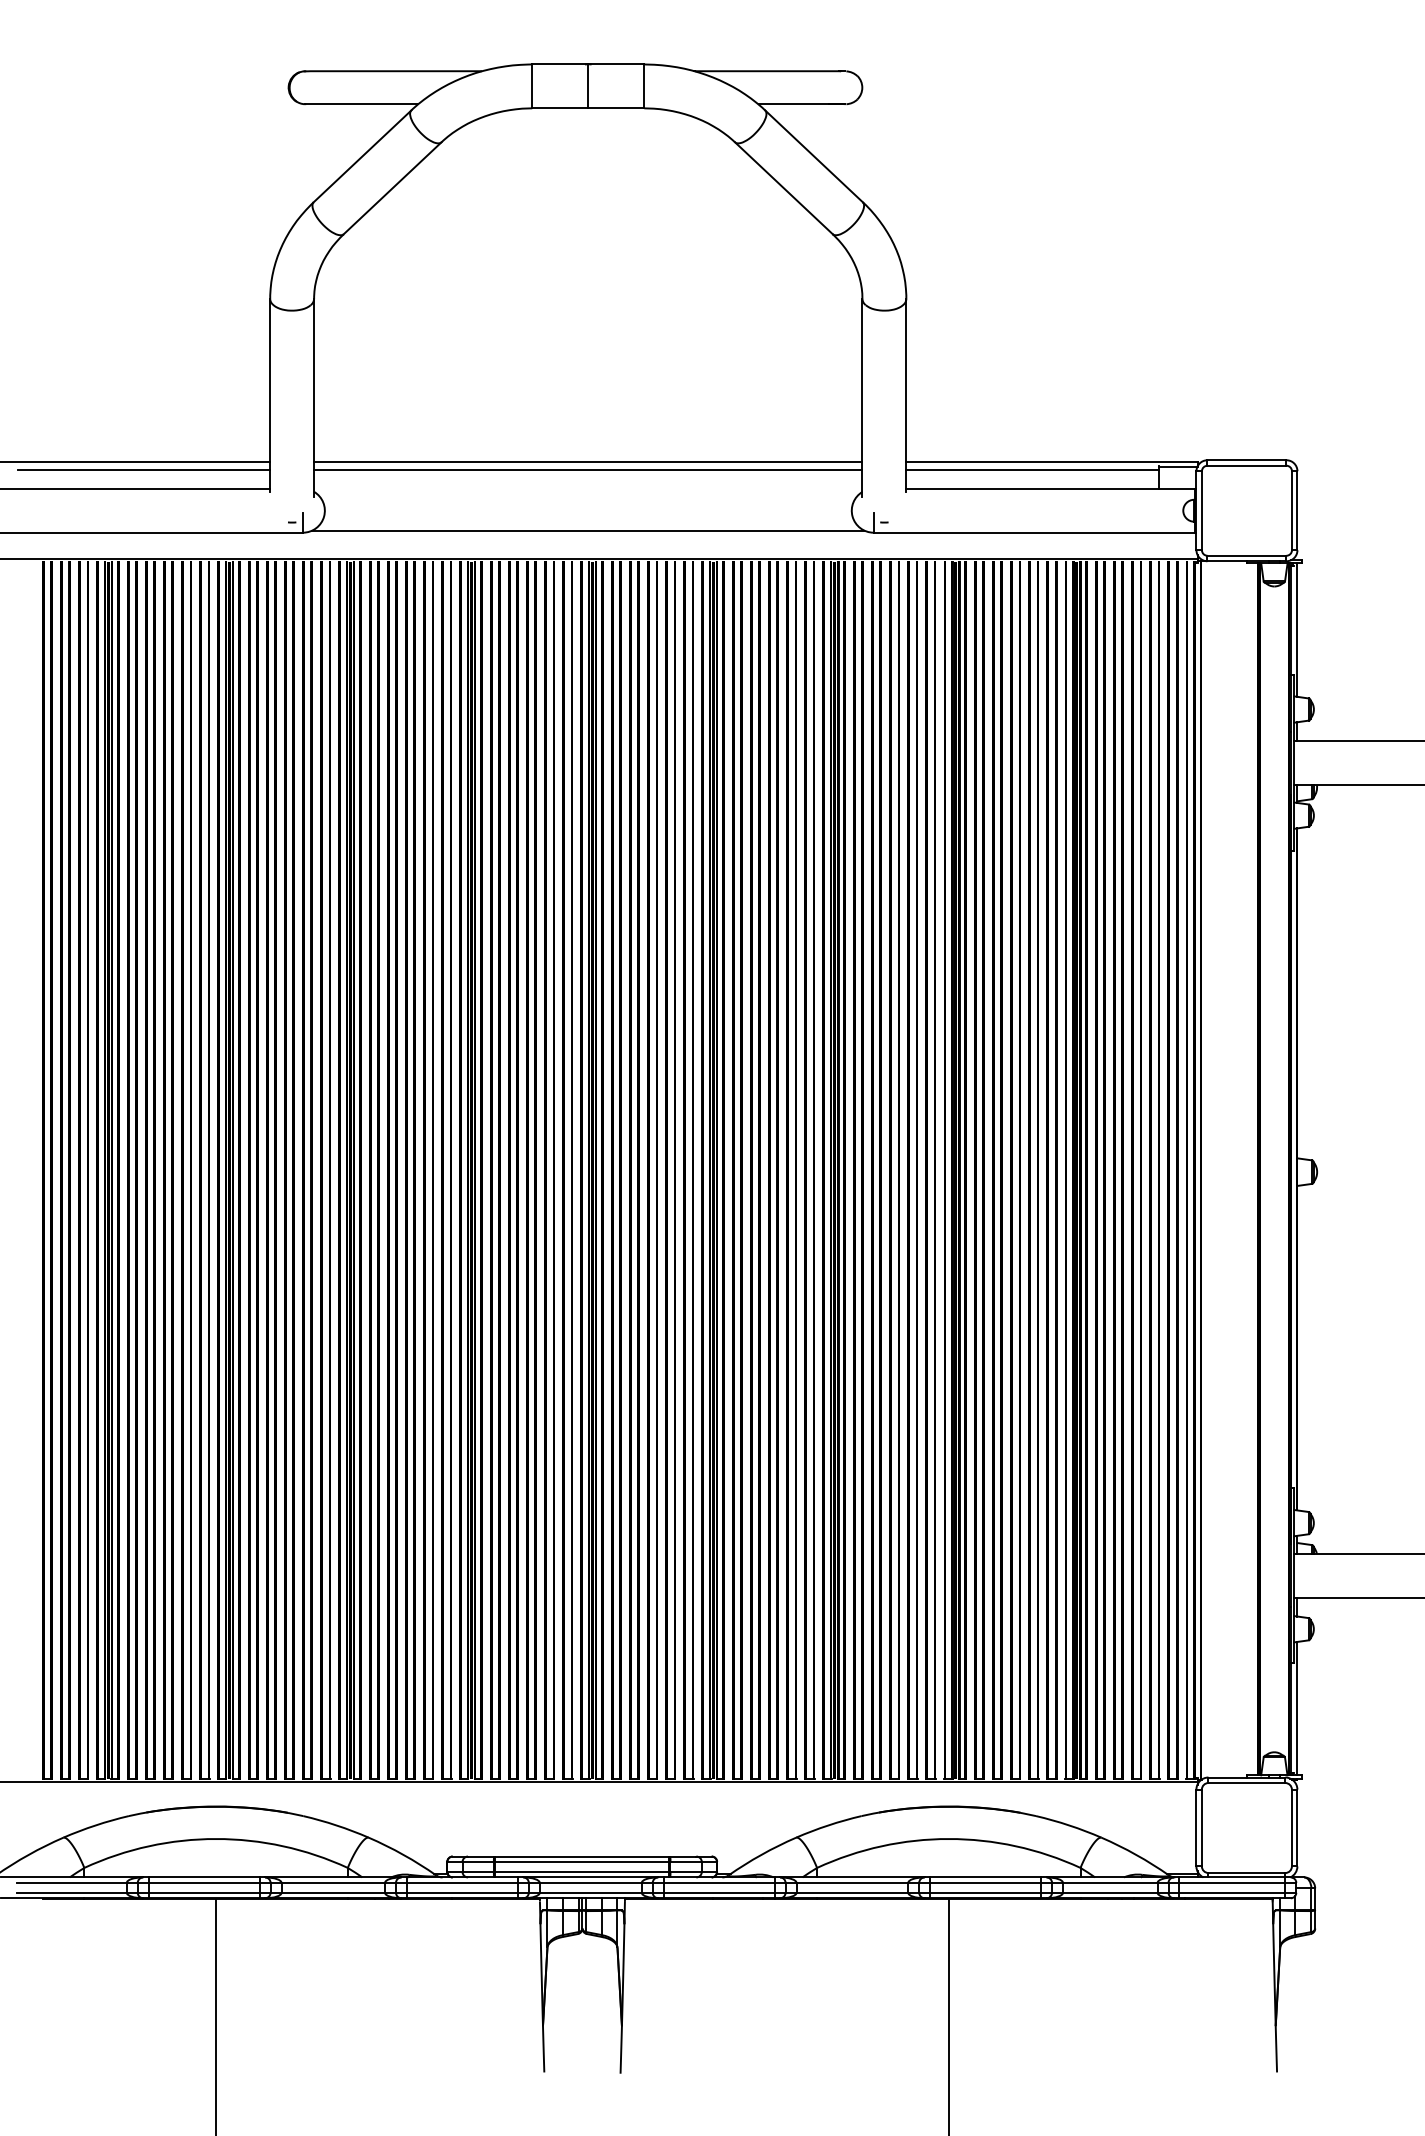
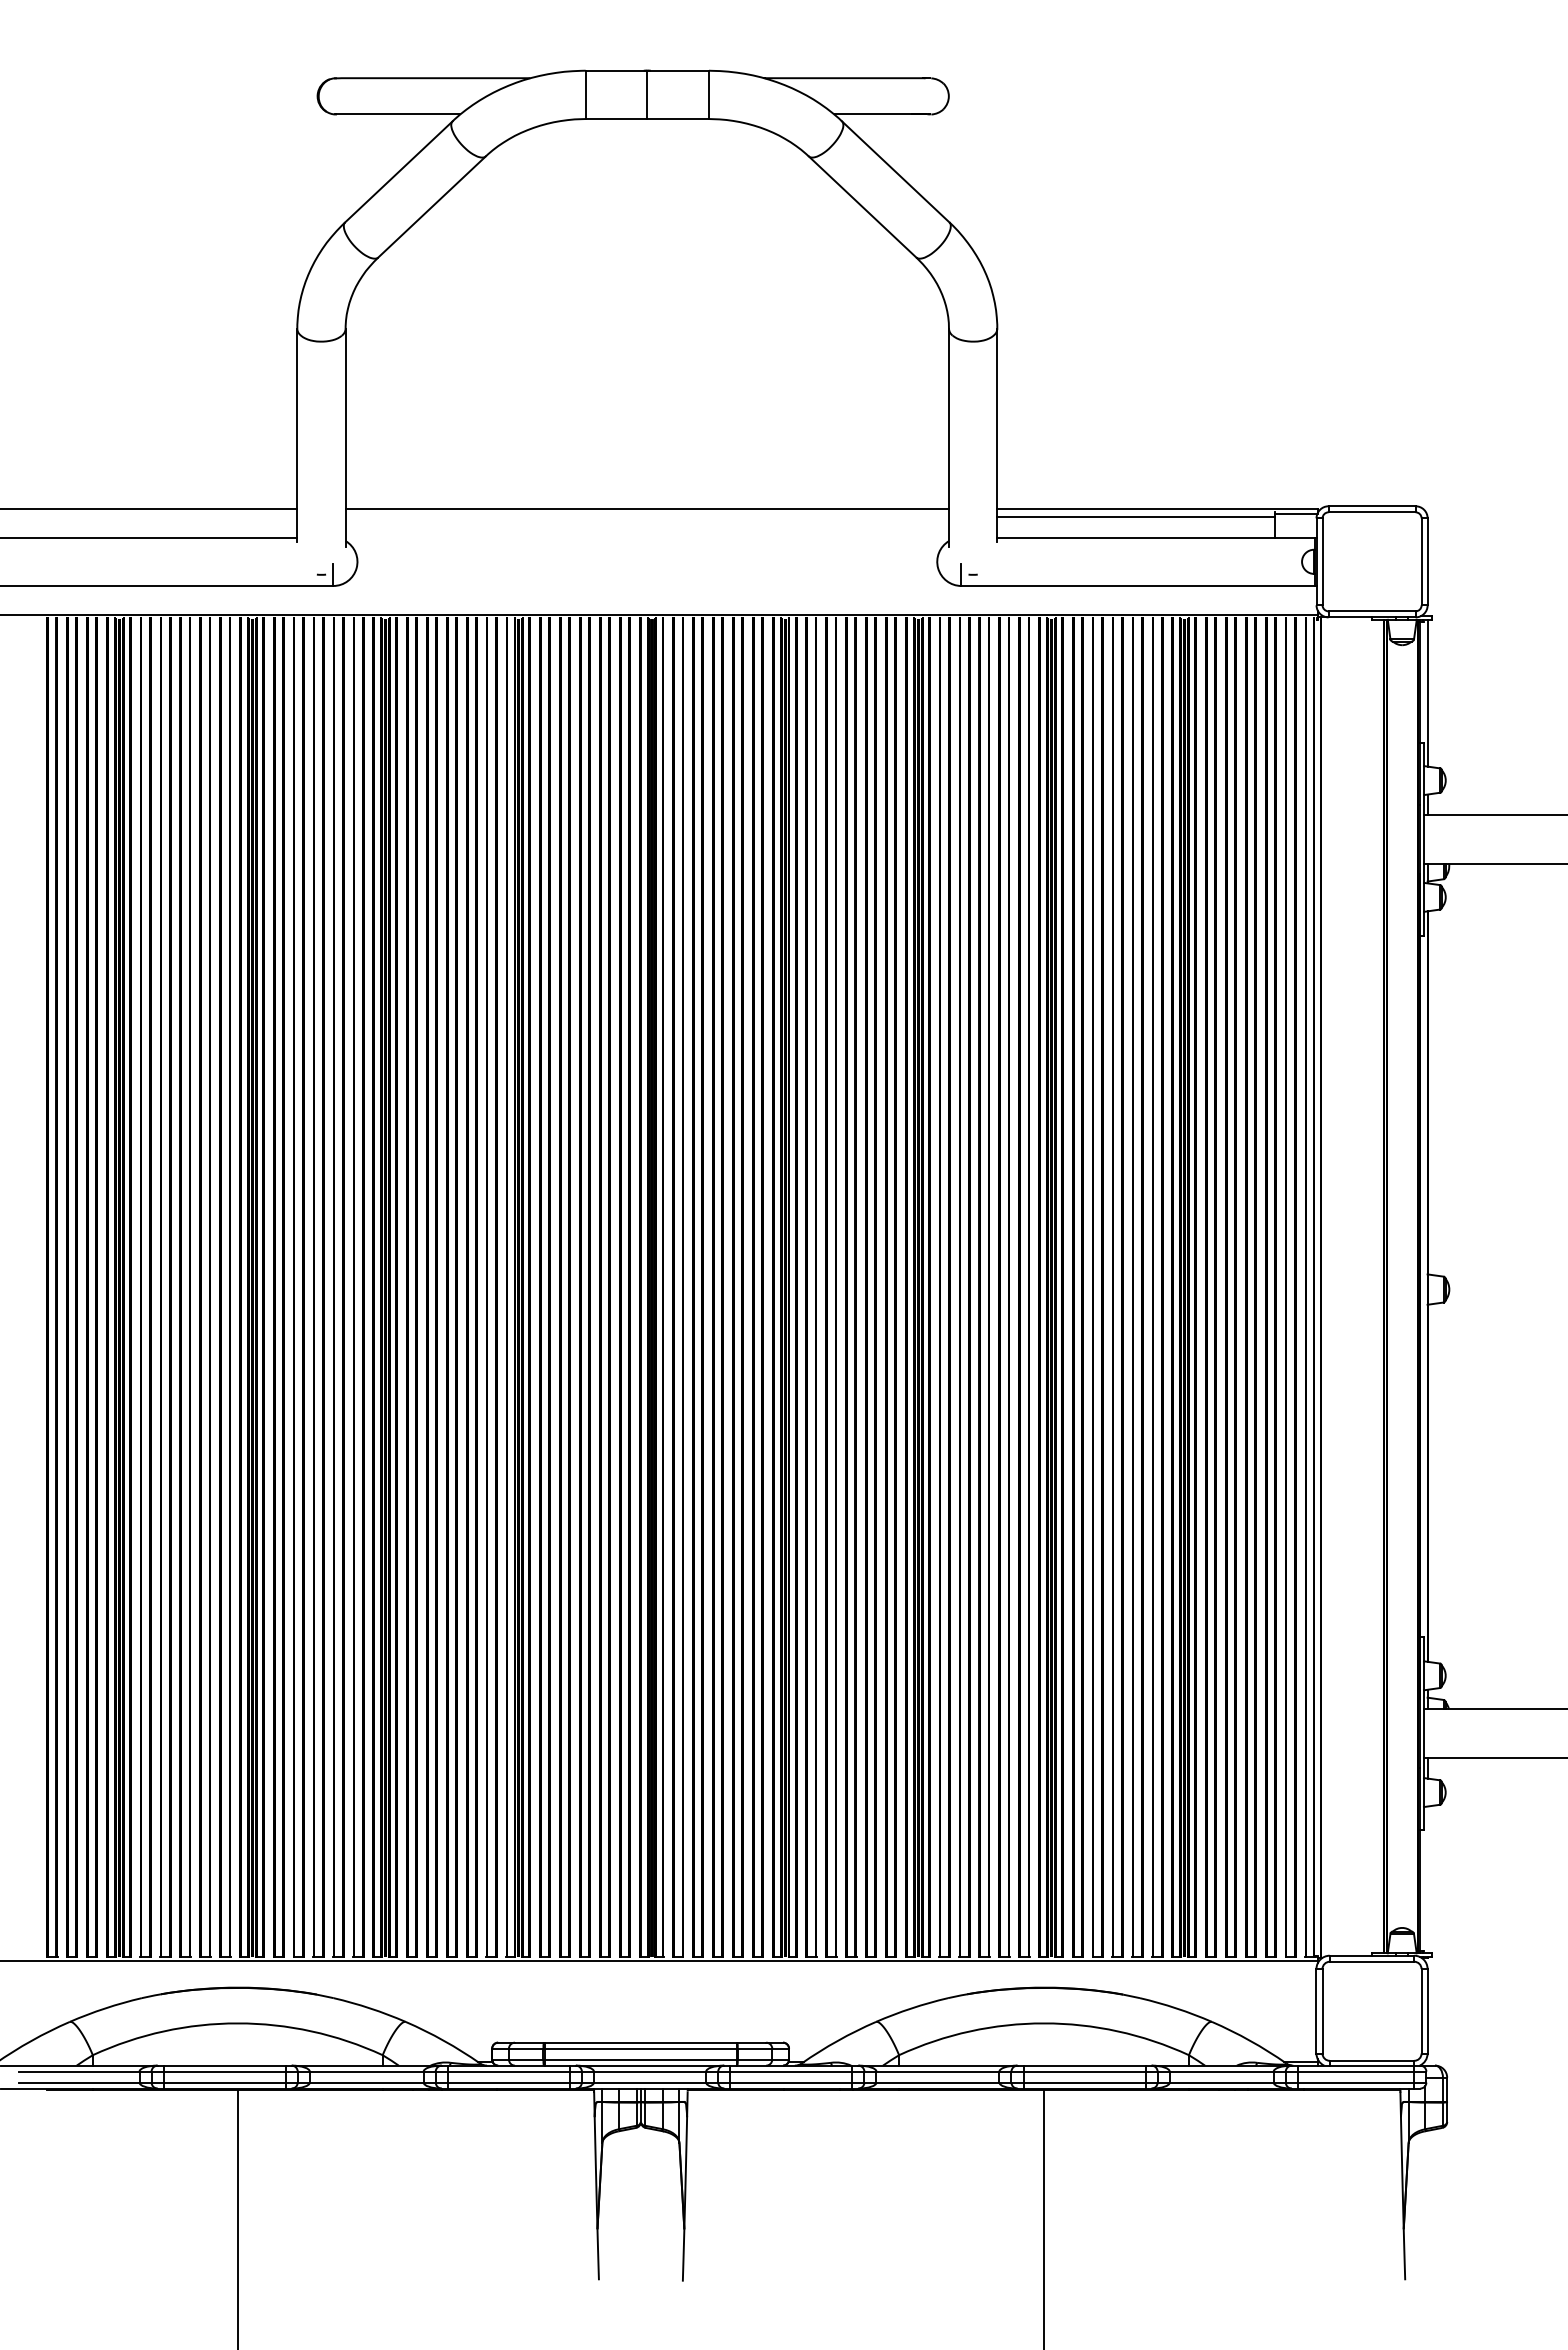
line: (144, 470) -> (158, 517), removed
line: (587, 470) -> (646, 517), removed
line: (587, 530) -> (646, 583), removed
line: (1297, 1708) -> (1427, 1879), removed

